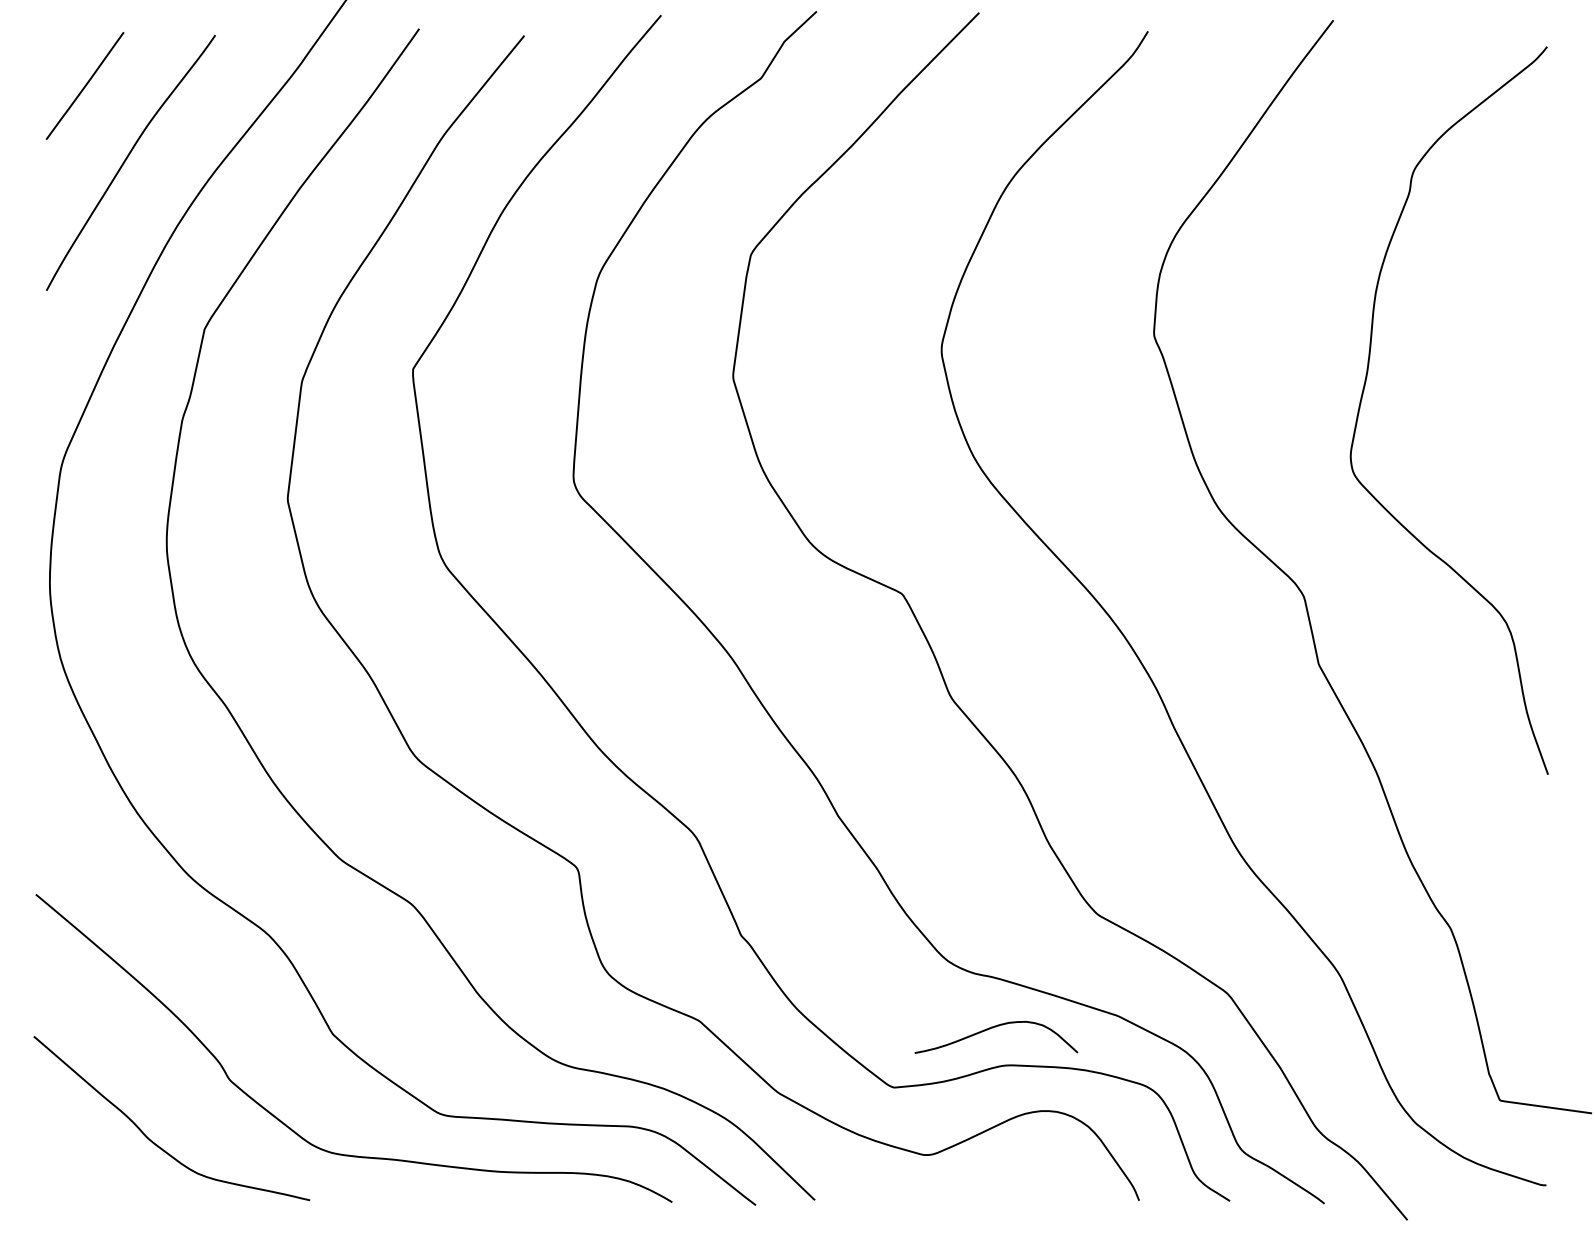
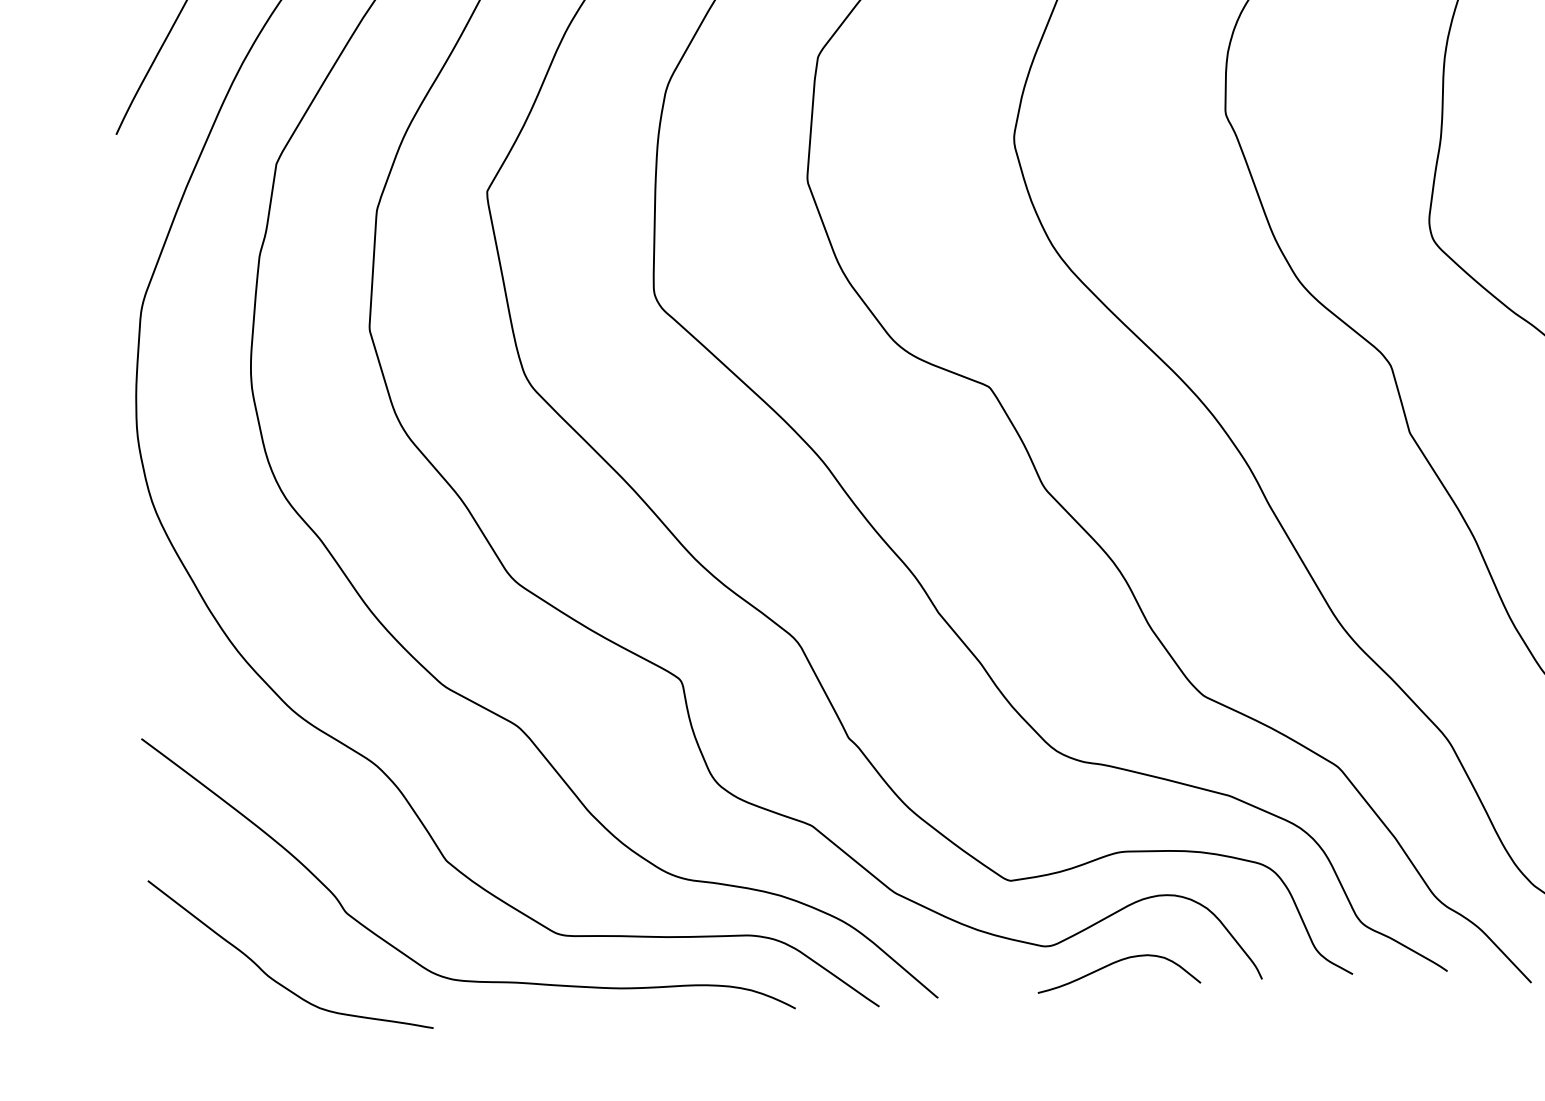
curve: (992, 1028) -> (1114, 963), moved

